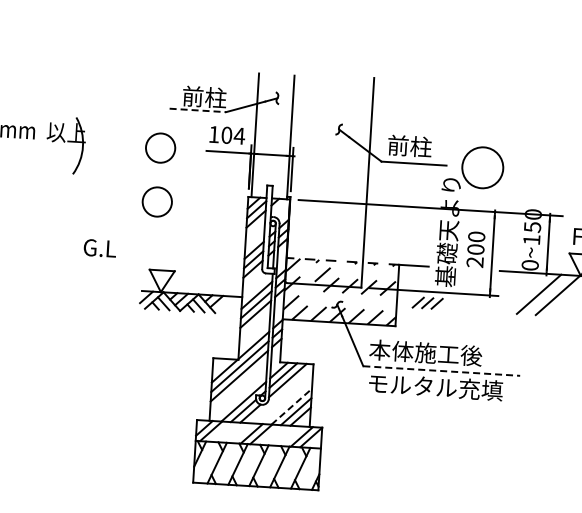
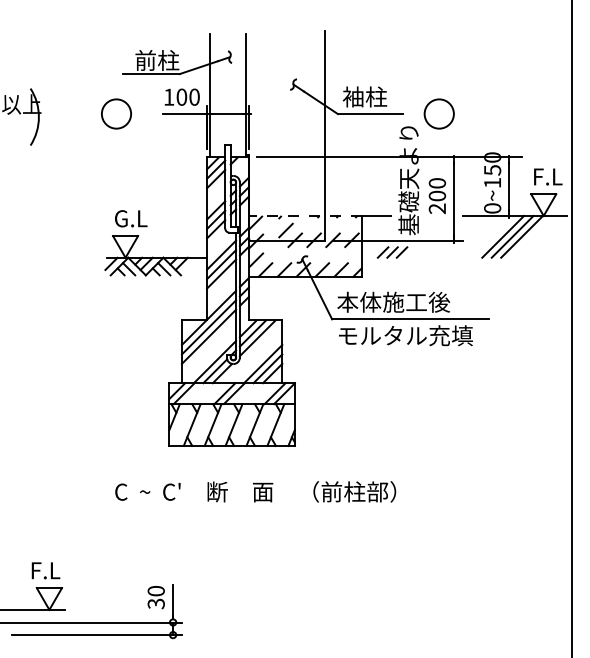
line: (197, 110) -> (151, 74), dashed -> solid
text: (239, 135) -> (194, 96), 104 -> 100
text: (397, 145) -> (352, 96), 前柱 -> 袖柱
circle: (482, 167) -> (438, 113), size x0.71
circle: (157, 201) -> (116, 167), removed
text: (100, 248) -> (131, 218), moved
line: (548, 294) -> (512, 236), added
line: (441, 371) -> (410, 319), dashed -> solid
line: (292, 406) -> (263, 363), dashed -> solid

